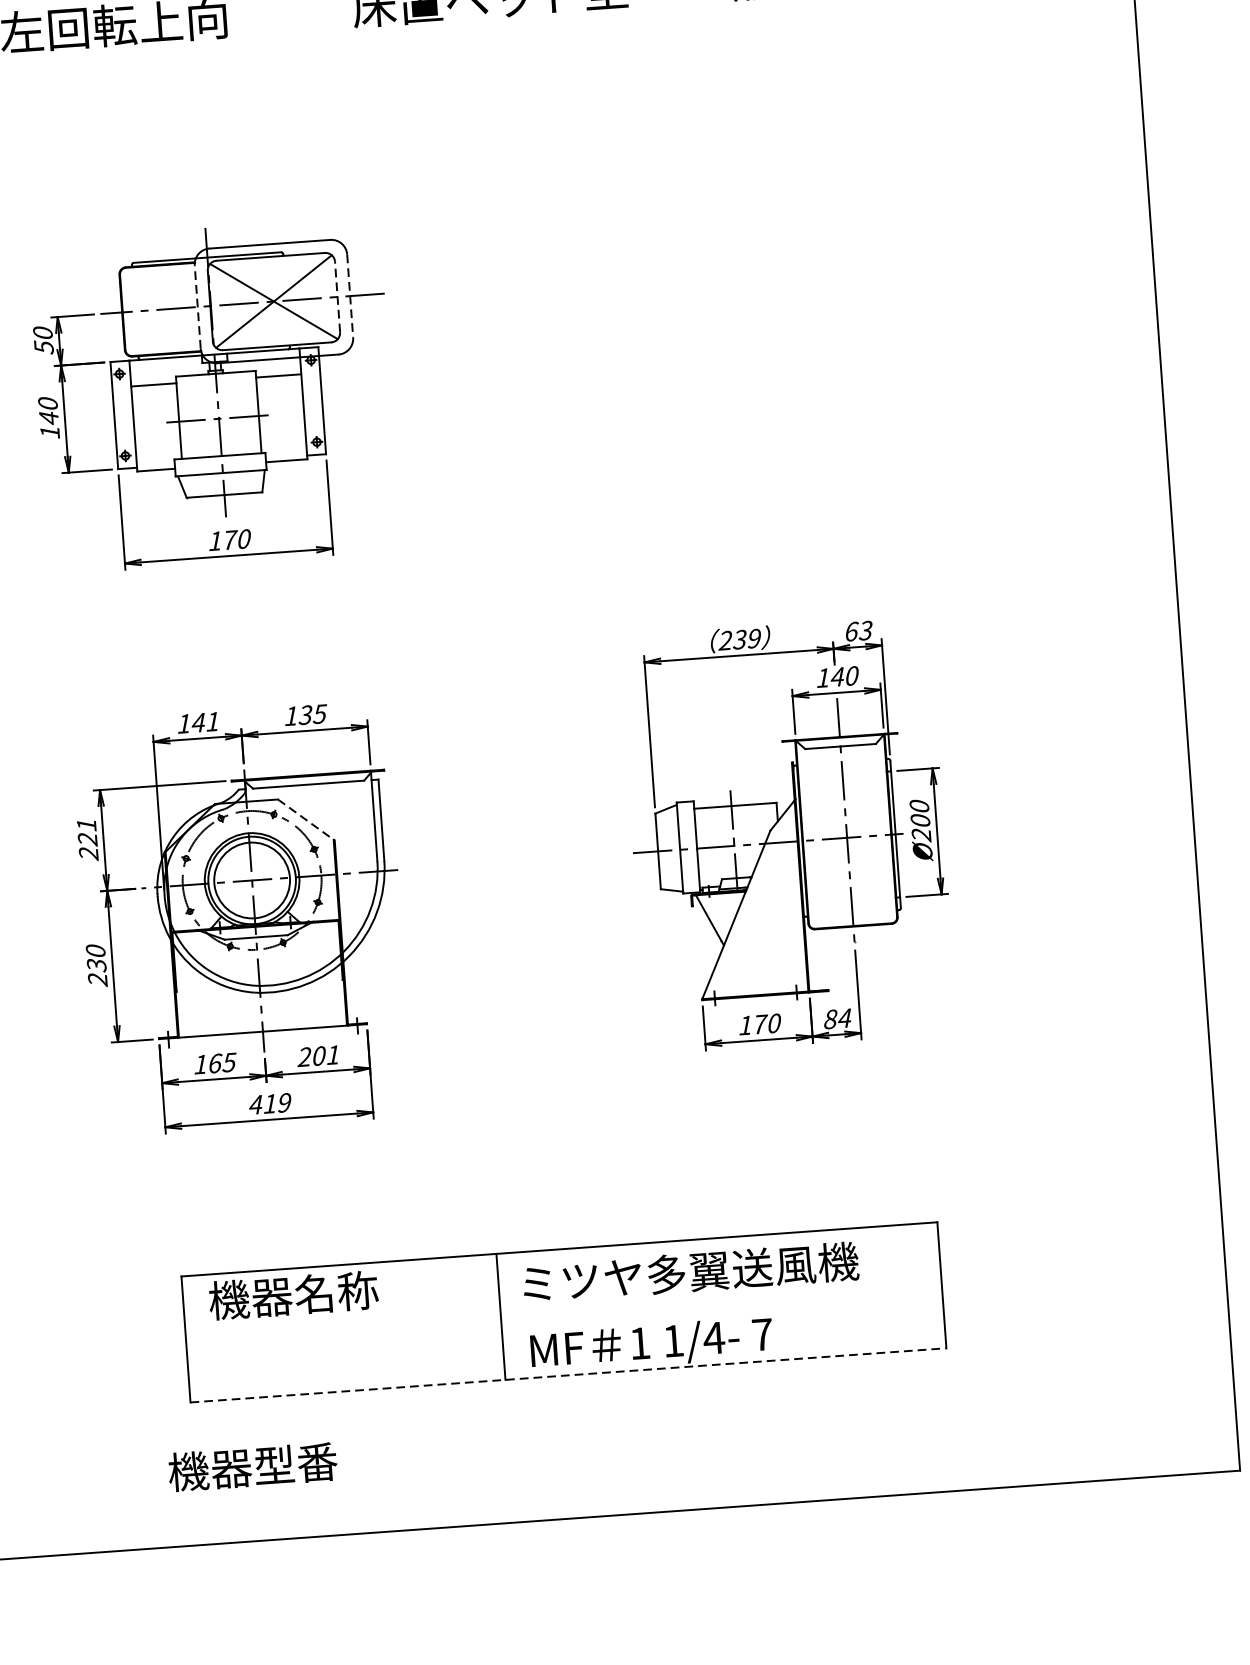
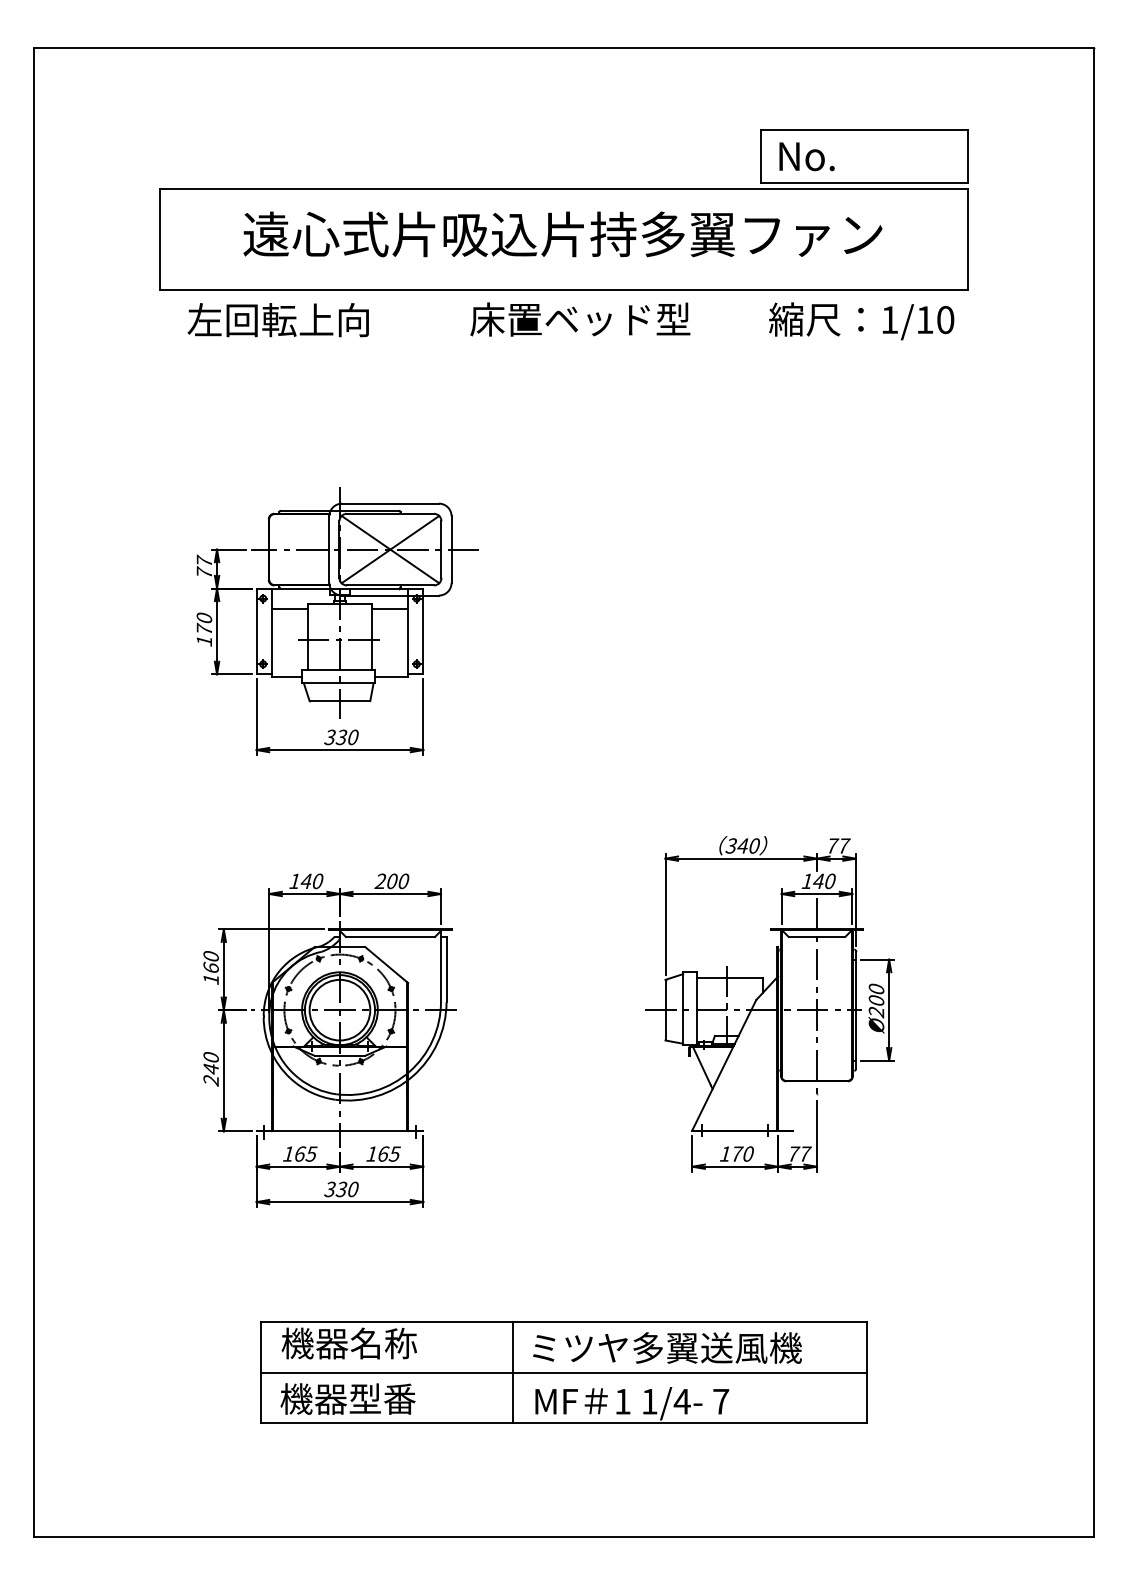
line: (337, 296) -> (441, 549), dashed -> solid
line: (350, 297) -> (451, 550), dashed -> solid
line: (197, 306) -> (329, 549), dashed -> solid
text: (43, 339) -> (204, 566), 50 -> 77
text: (47, 416) -> (203, 628), 140 -> 170
text: (223, 540) -> (336, 737), 170 -> 330
text: (859, 630) -> (838, 845), 63 -> 77
text: (739, 639) -> (742, 845), 239 -> 340
text: (304, 715) -> (391, 881), 135 -> 200
text: (212, 722) -> (317, 881), 141 -> 140
line: (307, 820) -> (387, 965), dashed -> solid
text: (86, 840) -> (210, 968), 221 -> 160
text: (95, 966) -> (210, 1069), 230 -> 240
text: (838, 1018) -> (799, 1153), 84 -> 77
text: (318, 1055) -> (382, 1153), 201 -> 165
text: (270, 1104) -> (341, 1189), 419 -> 330
line: (563, 1312) -> (563, 1372), added
line: (569, 1375) -> (564, 1423), dashed -> solid
text: (252, 1466) -> (347, 1398), moved

